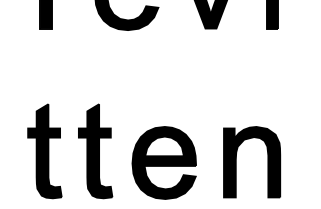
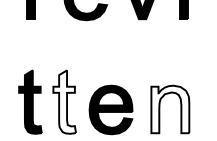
fill: (95, 150) -> (64, 101), removed
fill: (252, 162) -> (170, 109), removed

